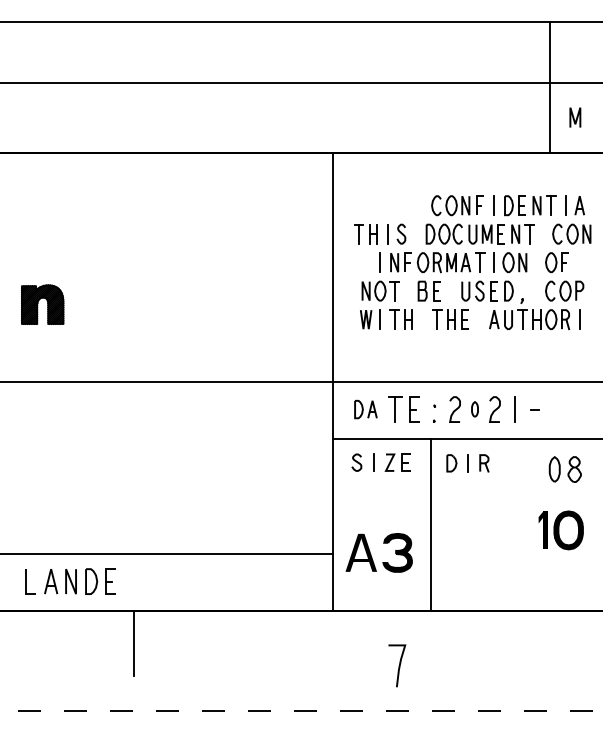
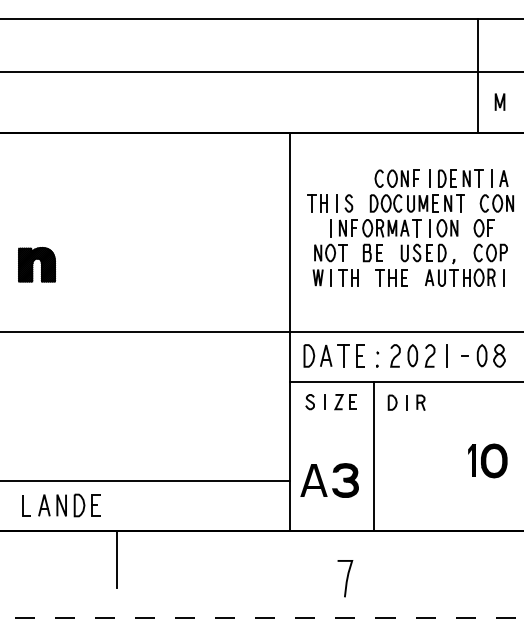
part: (365, 409) -> (317, 355), size x1.43
part: (474, 409) -> (412, 355), size x1.67
part: (564, 469) -> (490, 355), moved

